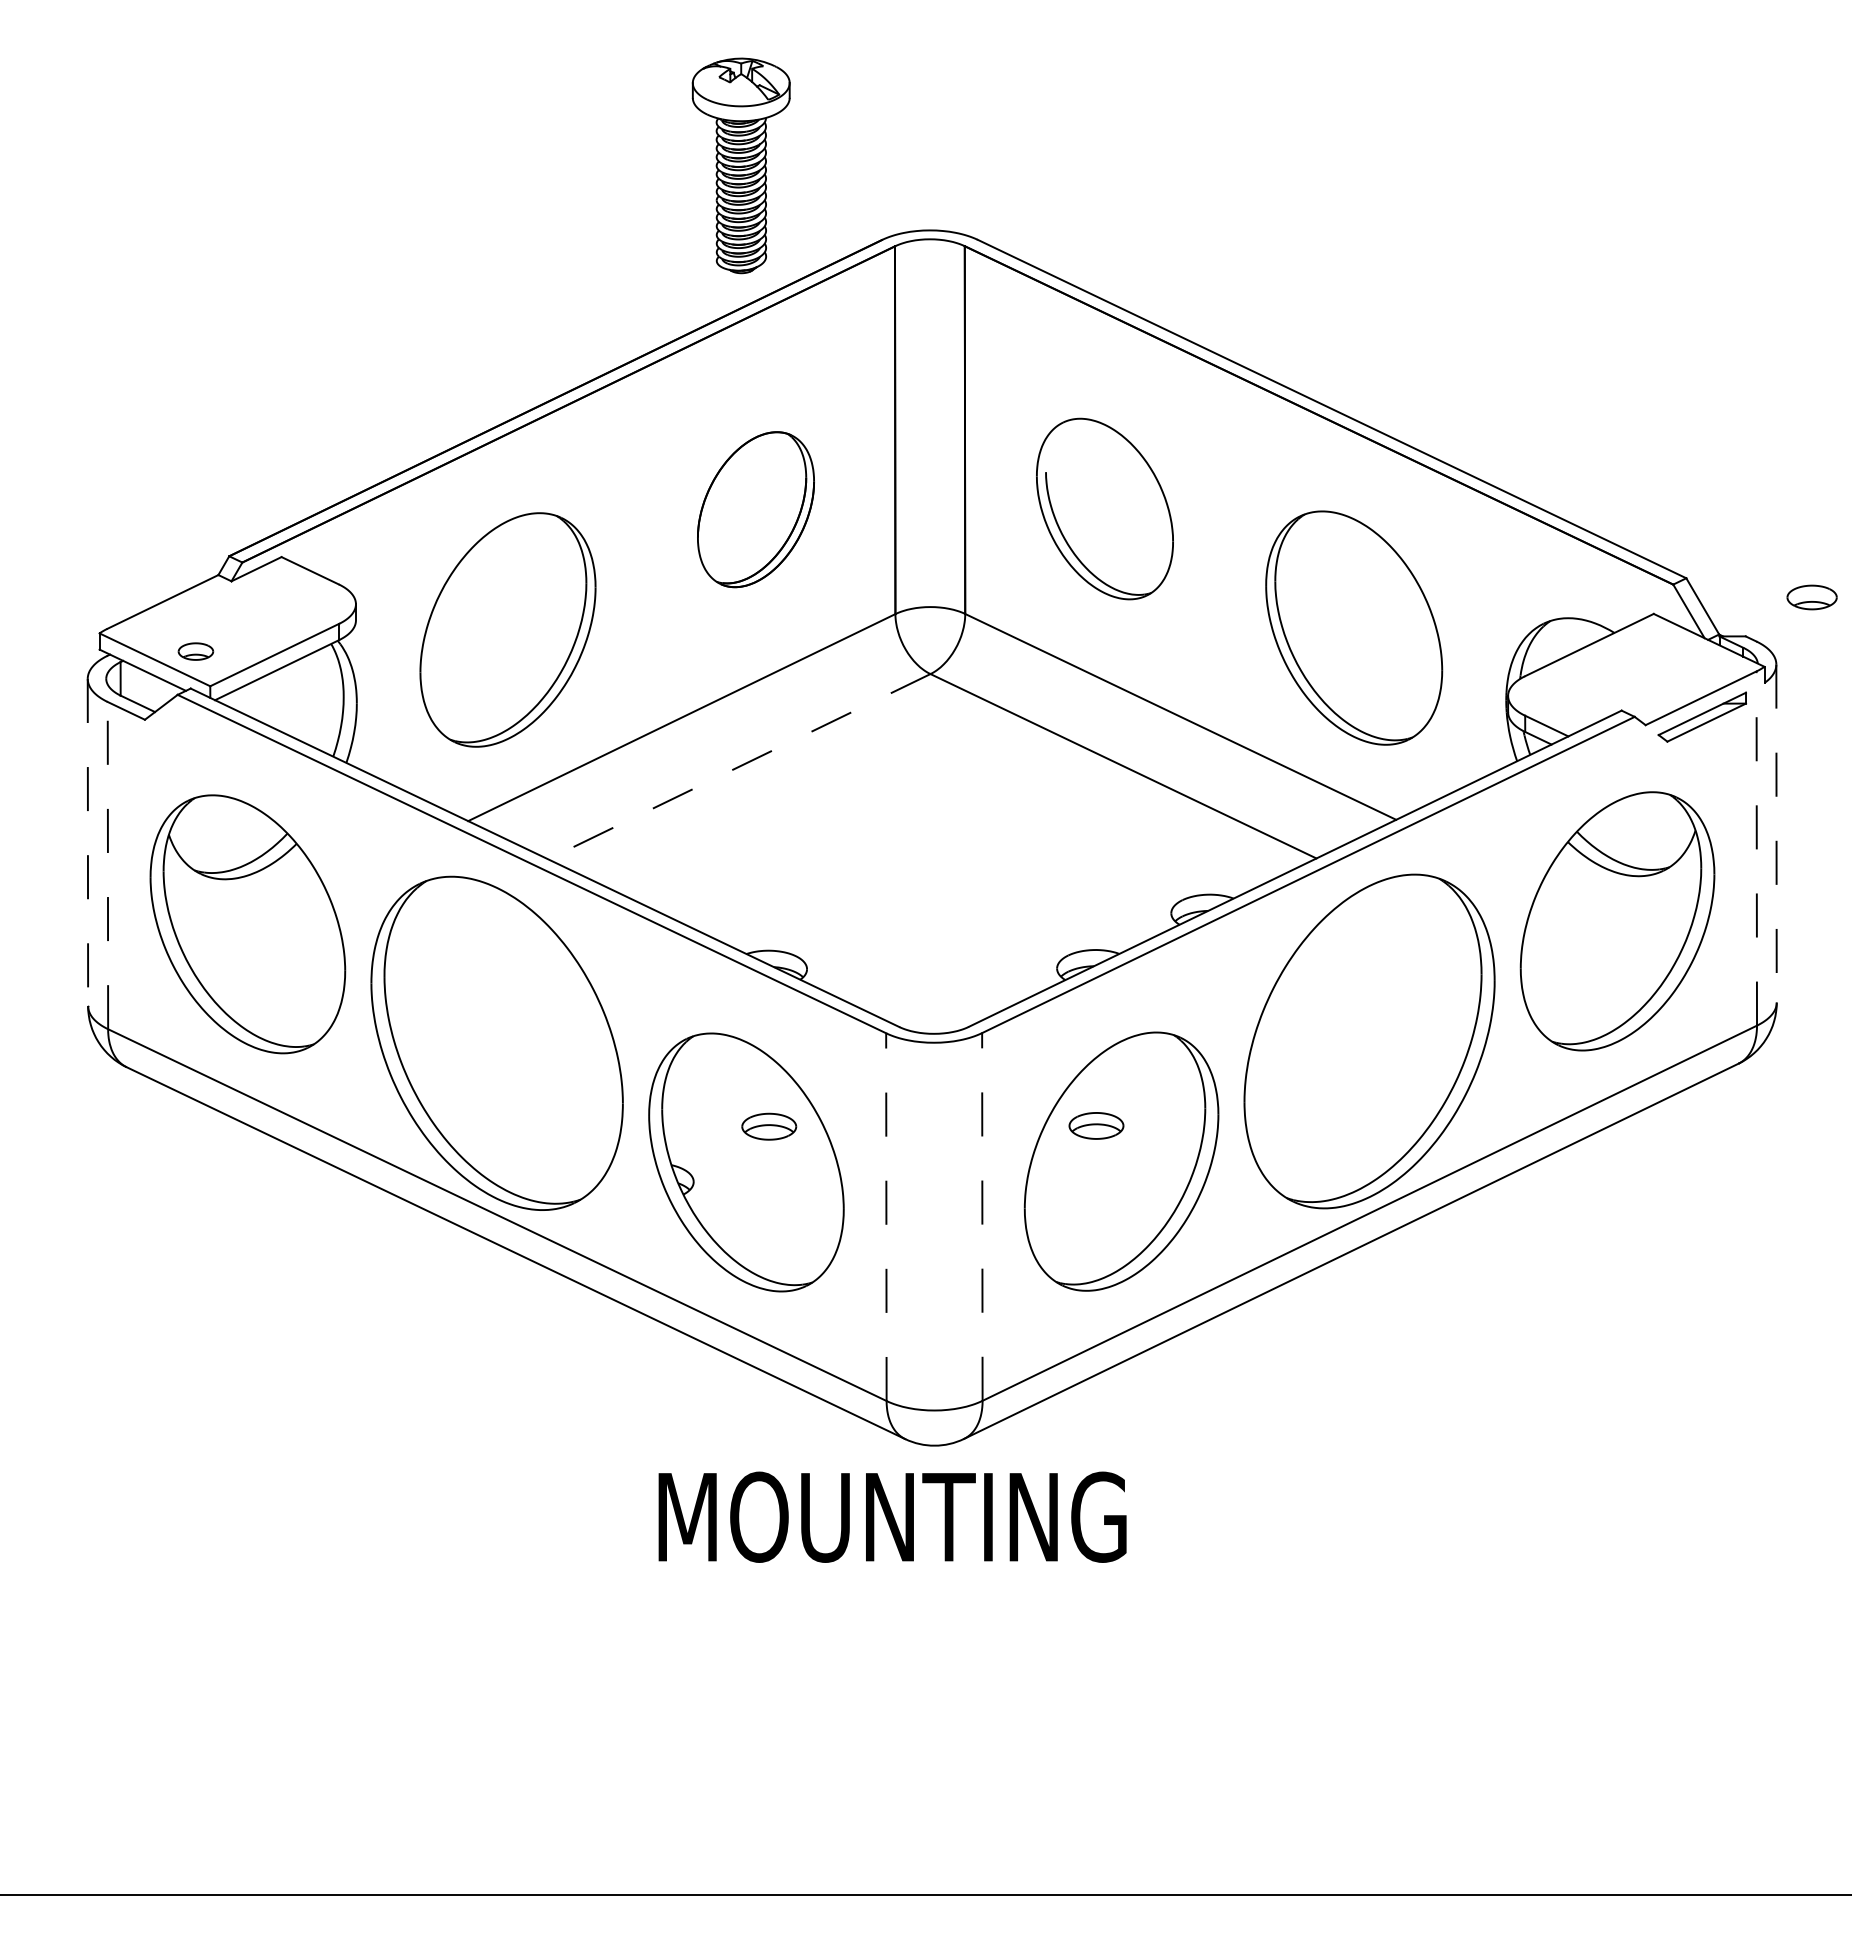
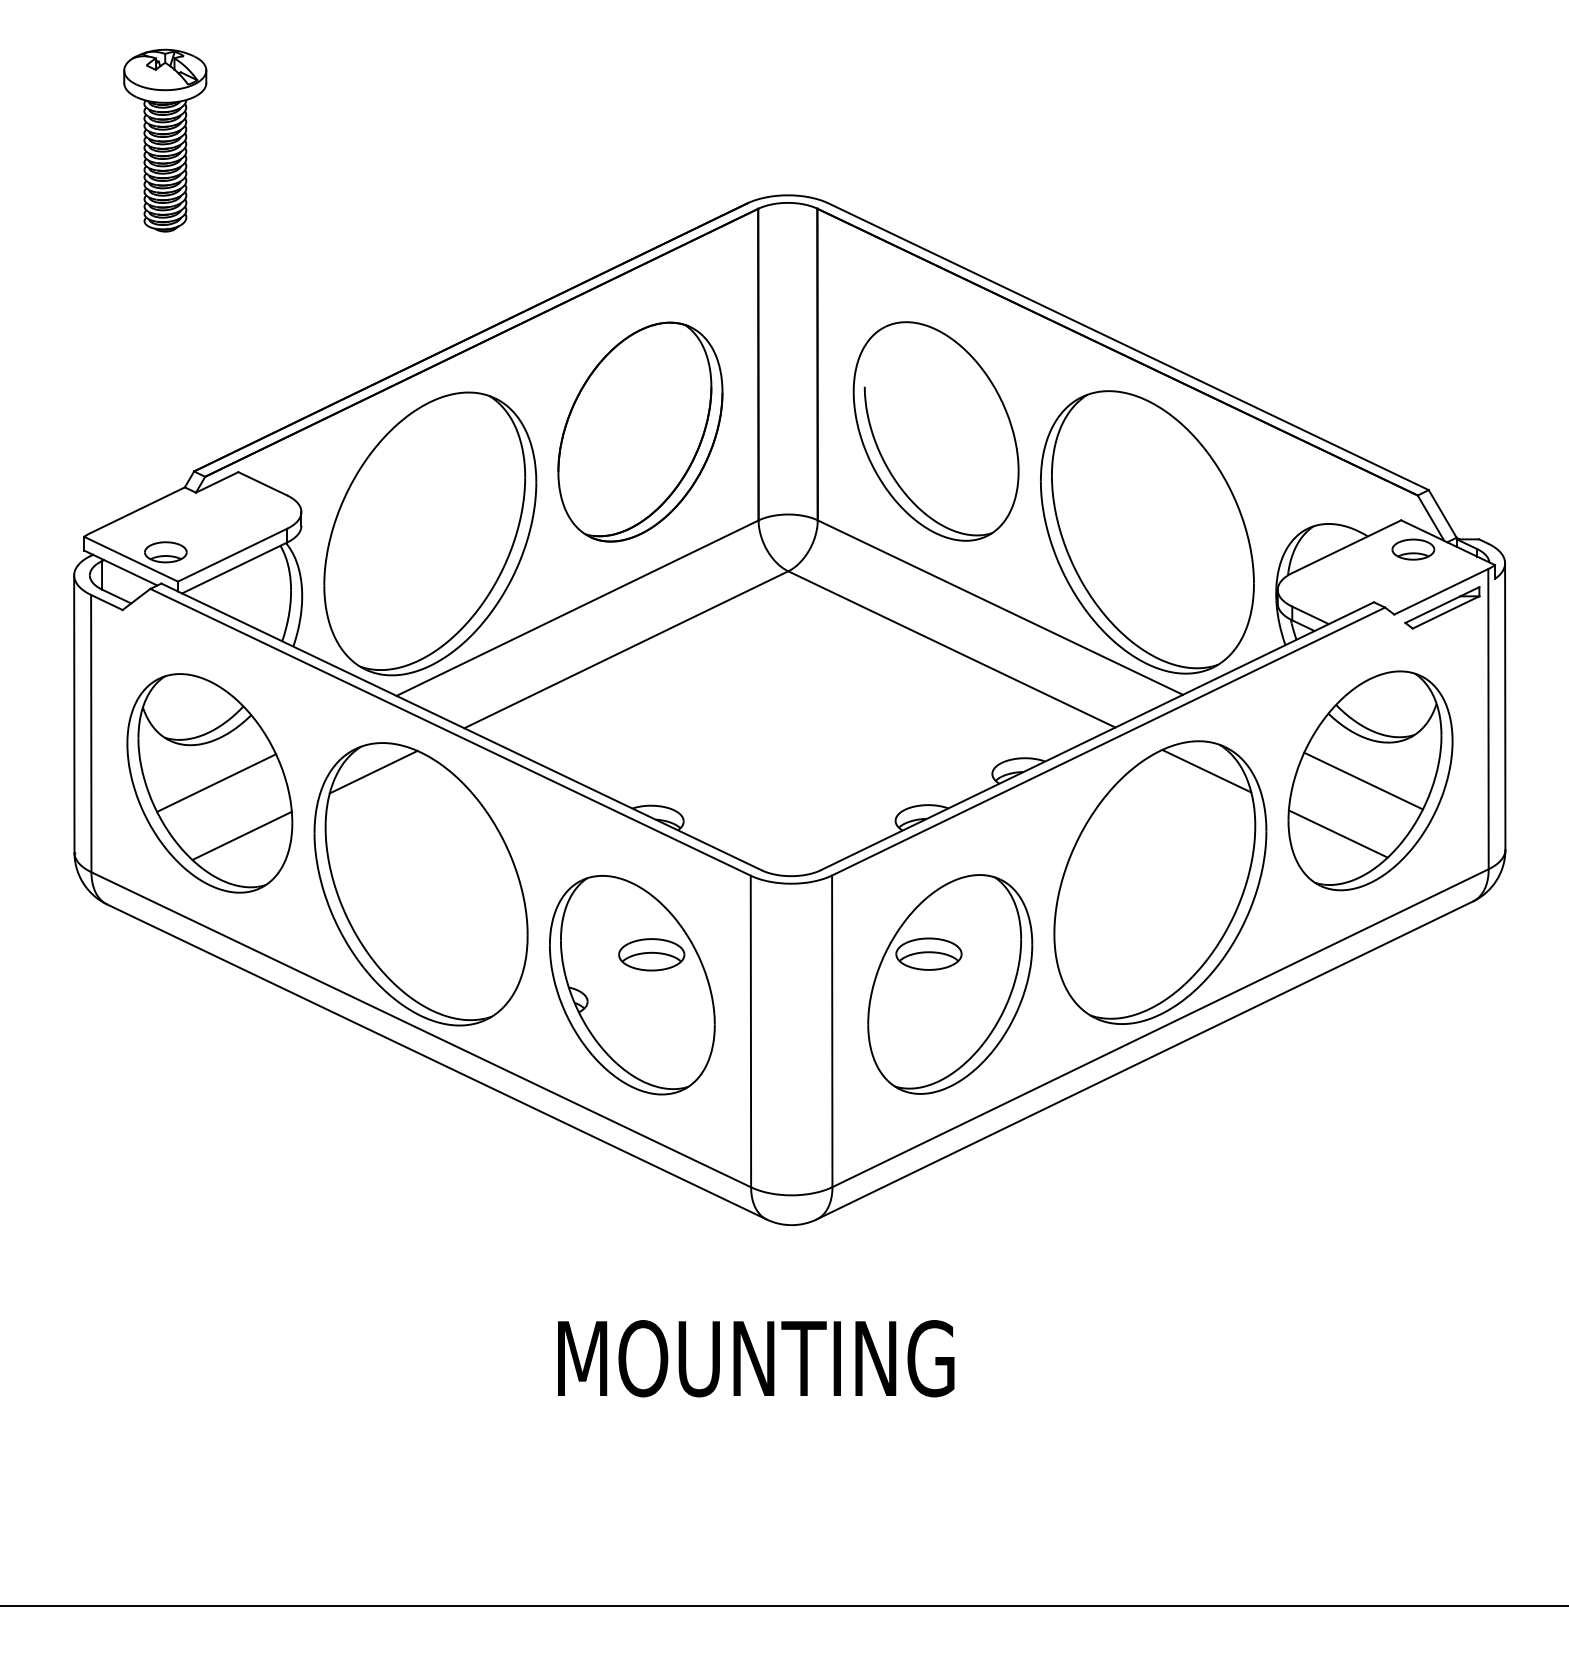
part: (740, 165) -> (164, 140), moved
part: (1104, 508) -> (935, 430), size x1.43
part: (755, 509) -> (640, 431), size x1.67
part: (1811, 597) -> (1412, 549), moved
part: (1353, 627) -> (1146, 531), size x1.43
part: (507, 629) -> (429, 533), size x1.43
part: (195, 651) -> (165, 552), size x1.43
line: (738, 766) -> (625, 649), dashed -> solid
line: (1776, 834) -> (1505, 707), dashed -> solid
line: (87, 842) -> (73, 714), dashed -> solid
line: (1756, 848) -> (1488, 719), dashed -> solid
line: (107, 865) -> (90, 733), dashed -> solid
line: (1423, 909) -> (1206, 770), added
line: (440, 911) -> (373, 772), added
line: (1609, 921) -> (1363, 780), added
line: (255, 924) -> (216, 783), added
line: (1579, 983) -> (1338, 833), added
line: (285, 985) -> (241, 835), added
part: (1096, 1125) -> (928, 953), size x1.43
part: (768, 1126) -> (651, 954), size x1.43
line: (982, 1216) -> (832, 1030), dashed -> solid
line: (886, 1217) -> (751, 1031), dashed -> solid
text: (892, 1516) -> (756, 1358), moved

